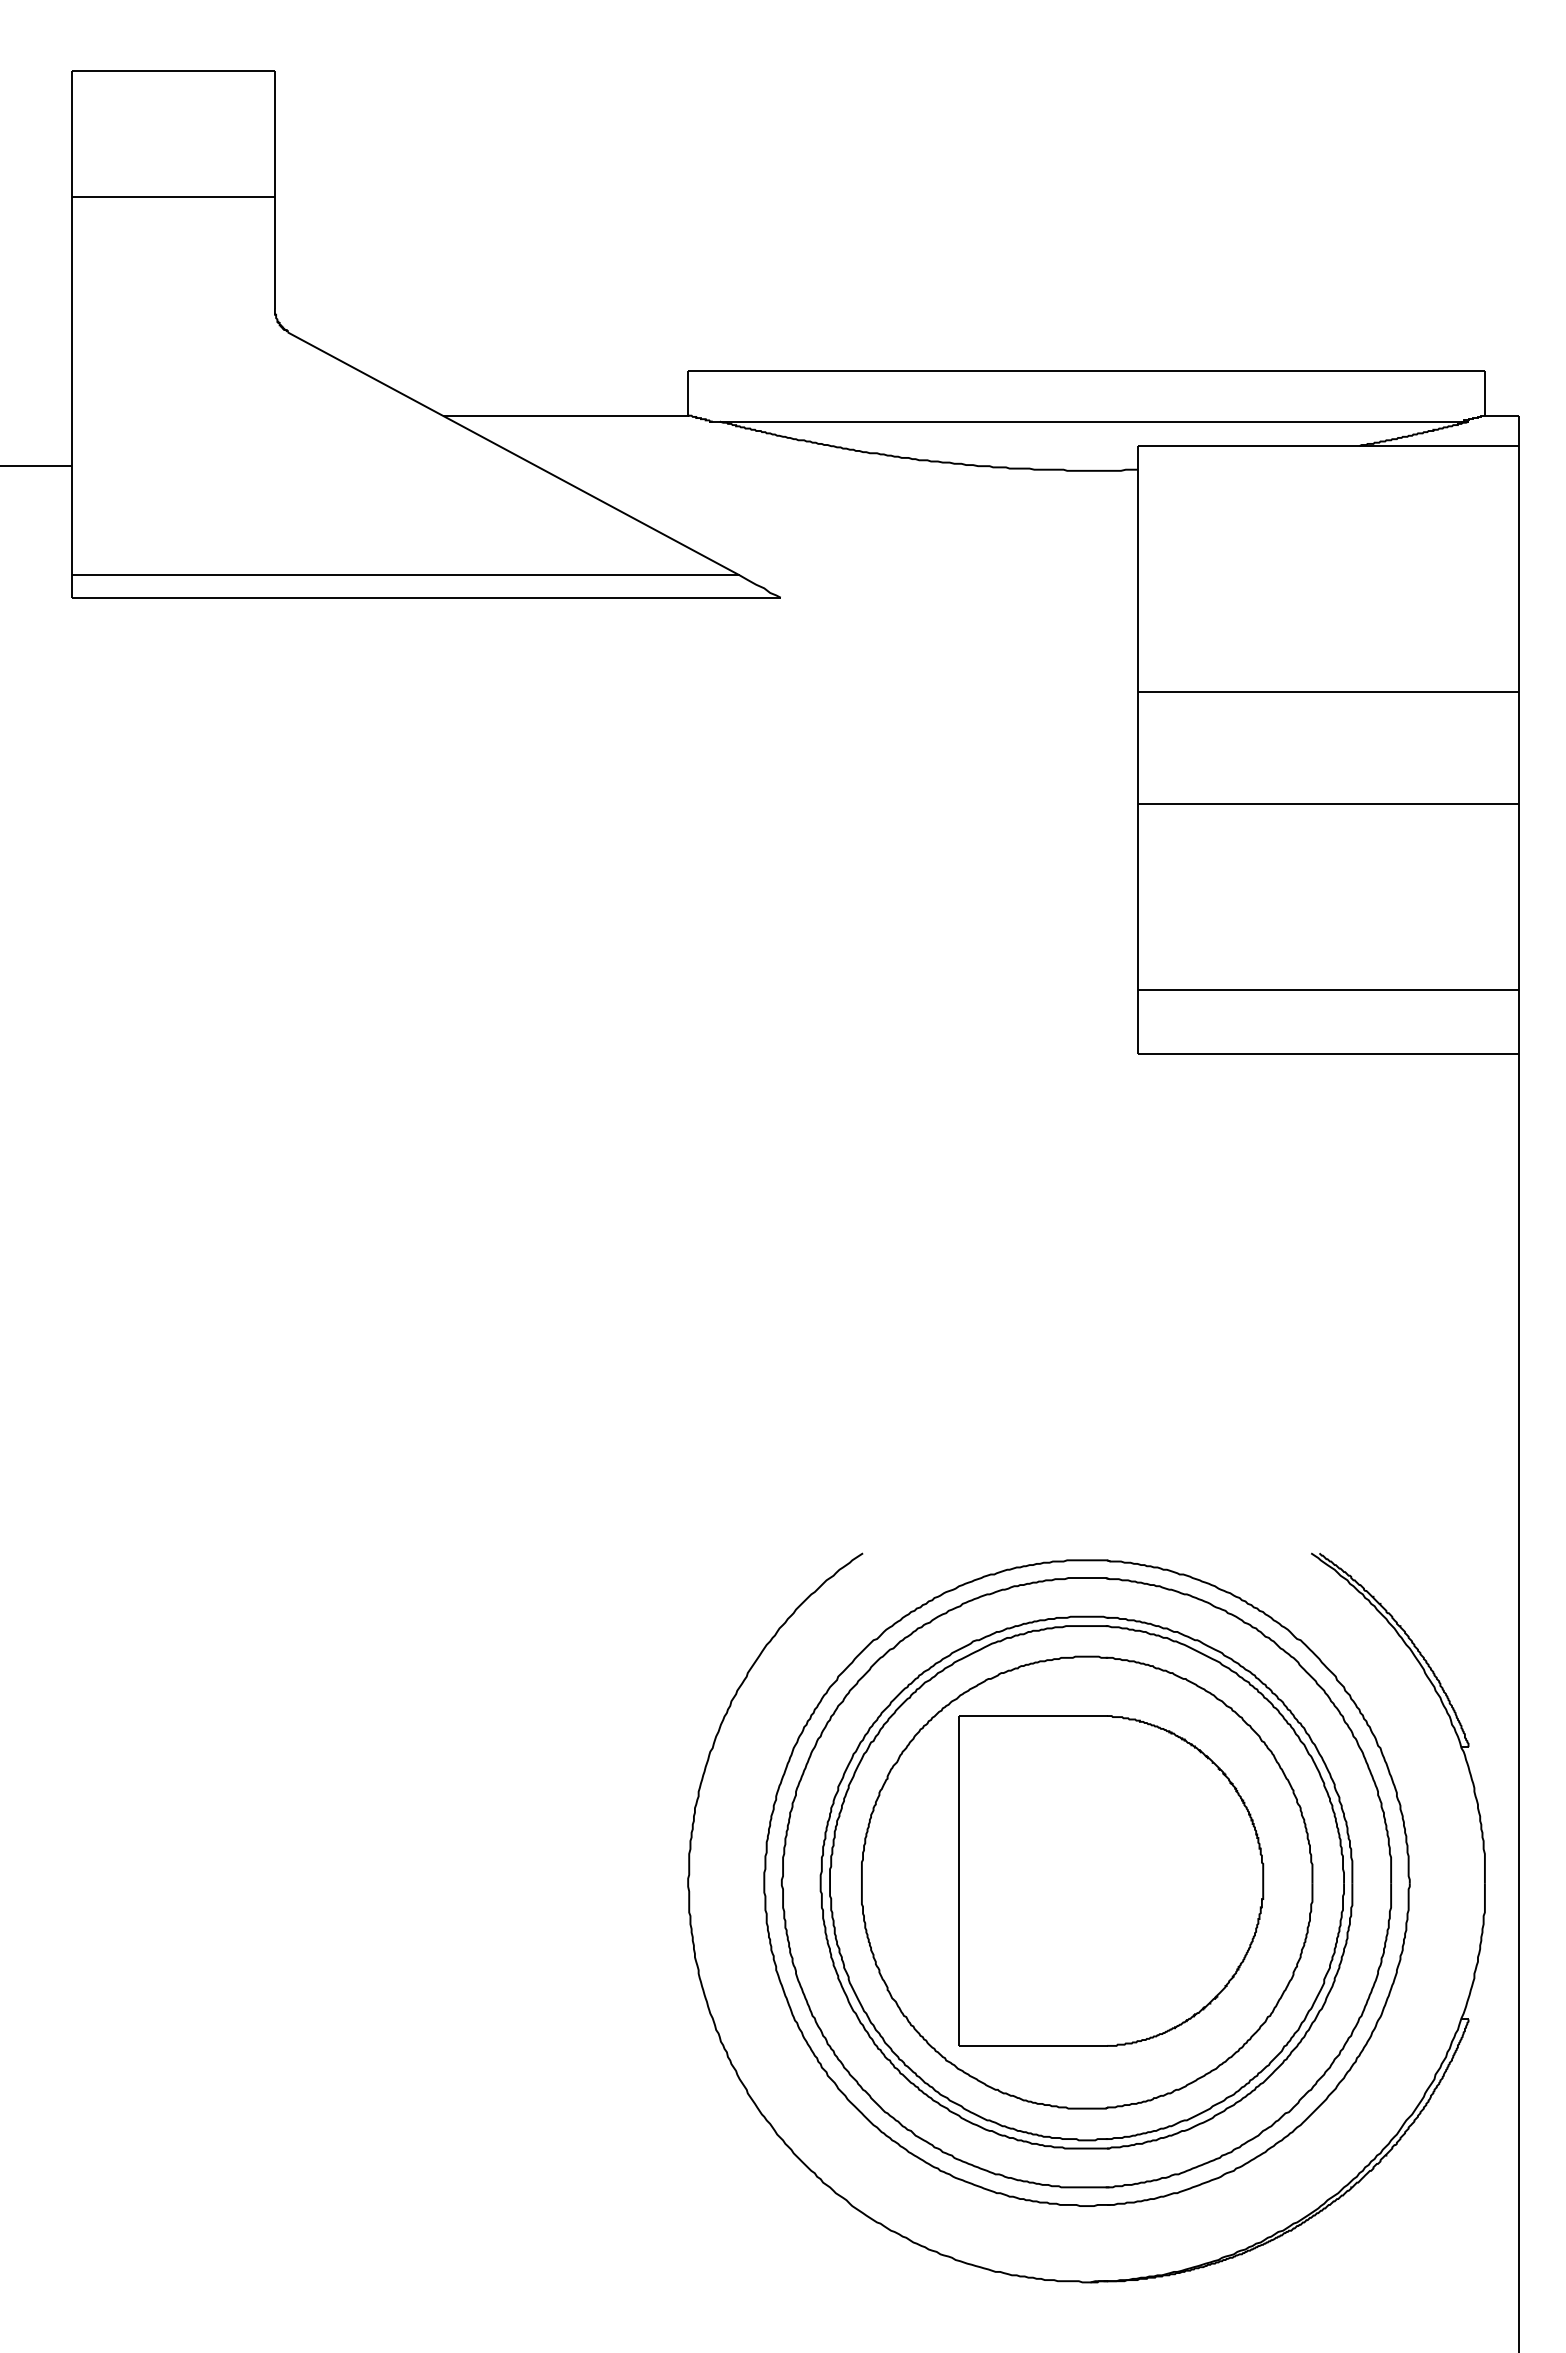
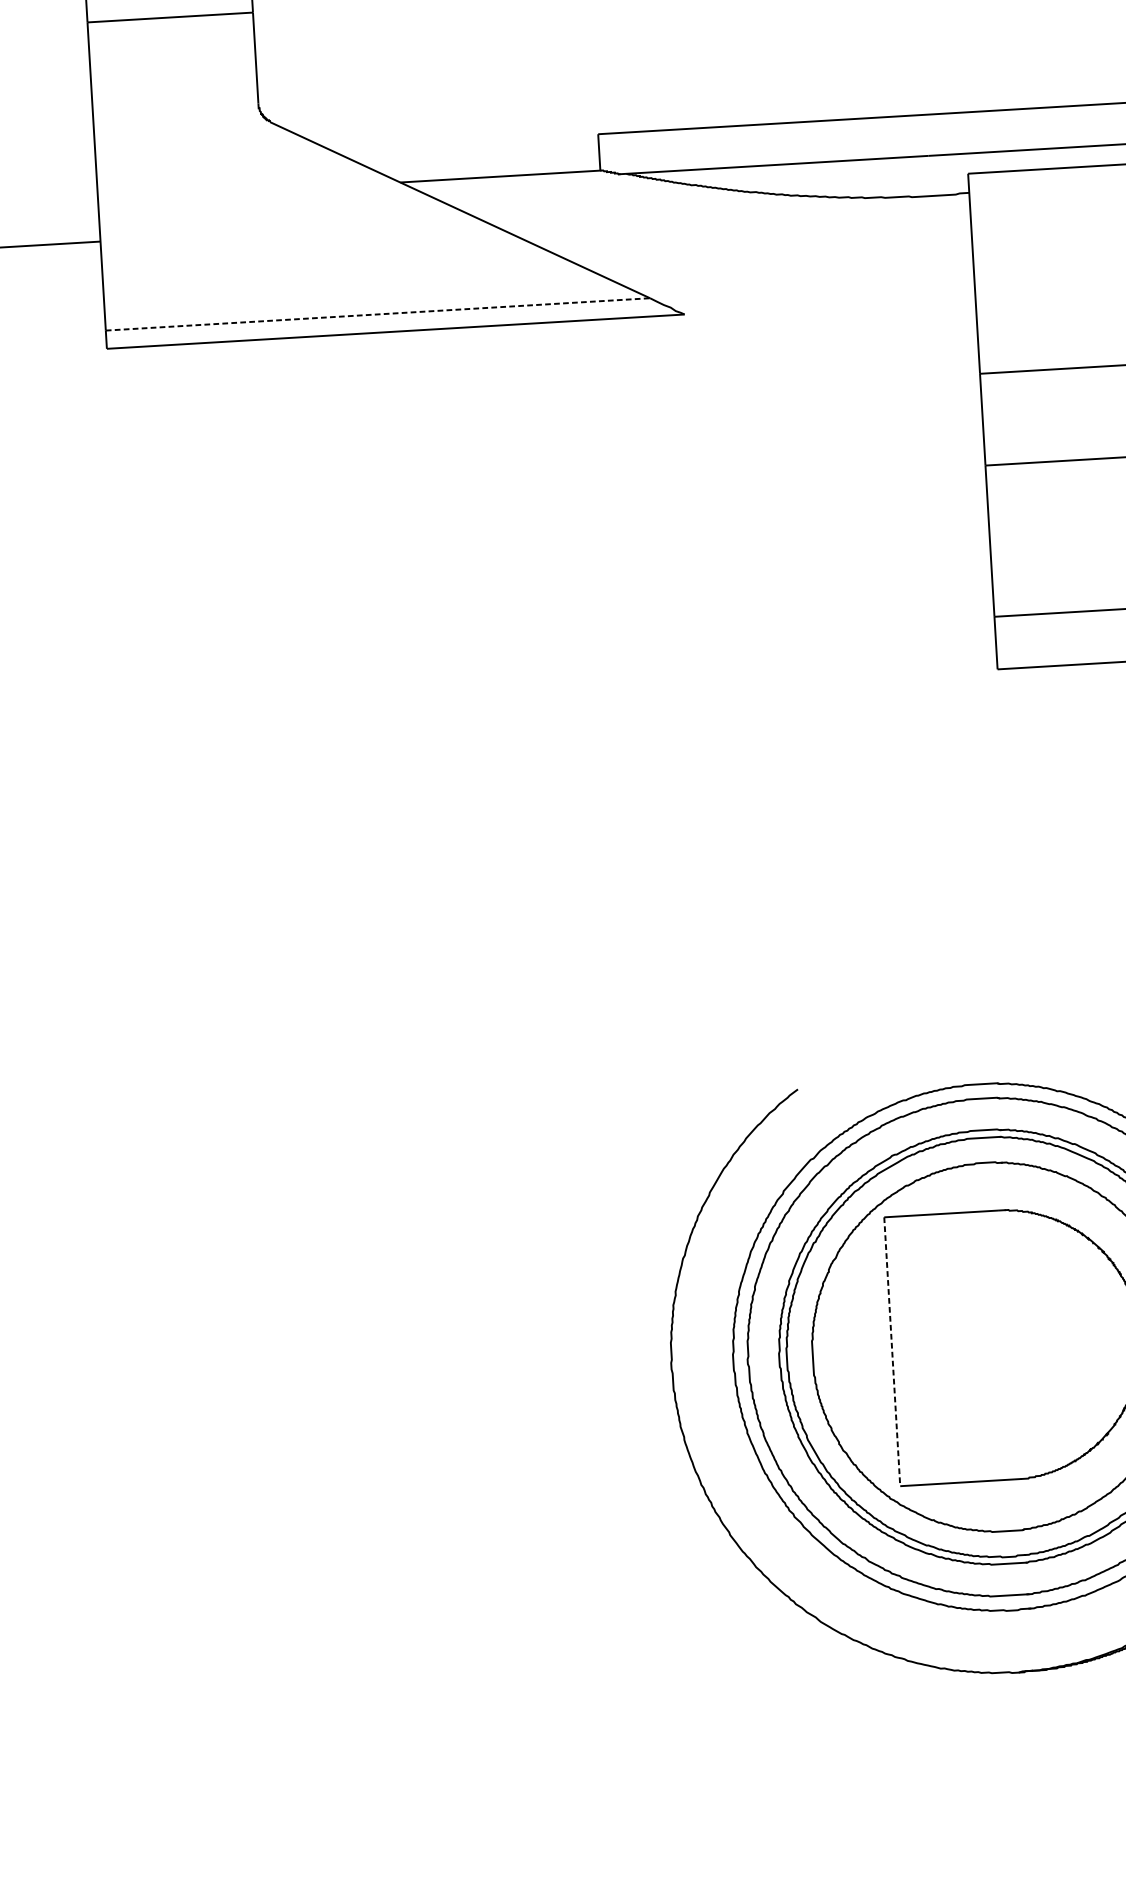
line: (405, 575) -> (377, 314), solid -> dashed
line: (959, 1880) -> (892, 1351), solid -> dashed

